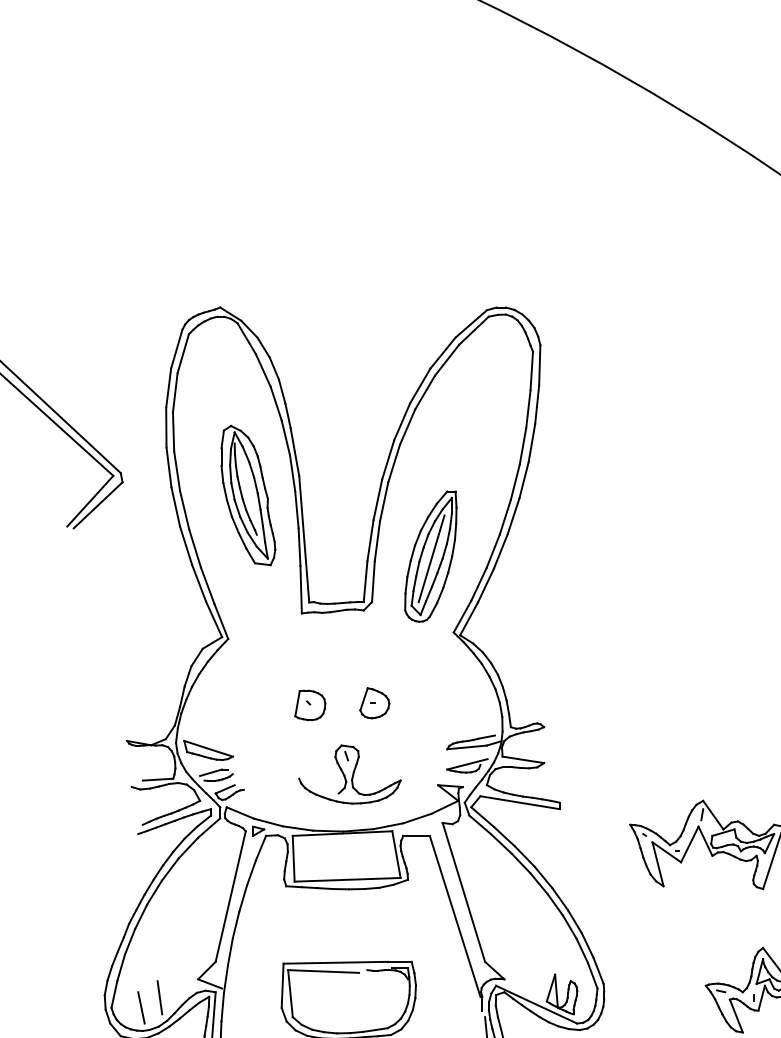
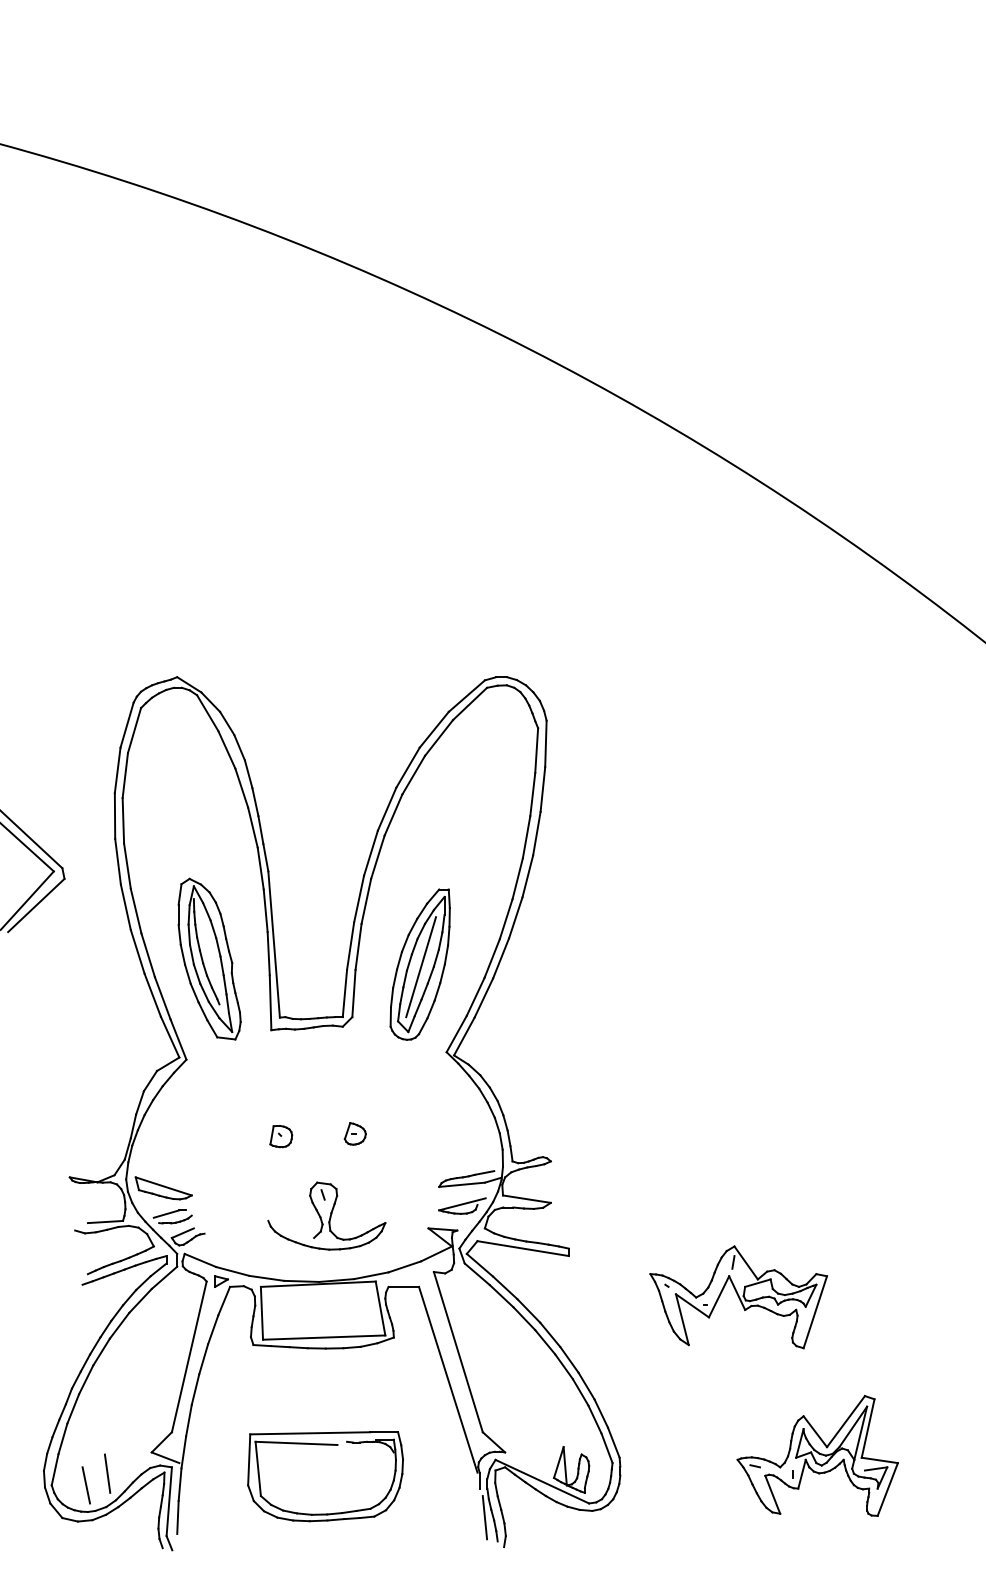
part: (248, 494) -> (209, 958), moved
part: (373, 702) -> (354, 1133), size x0.62
part: (310, 705) -> (281, 1136), size x0.62

